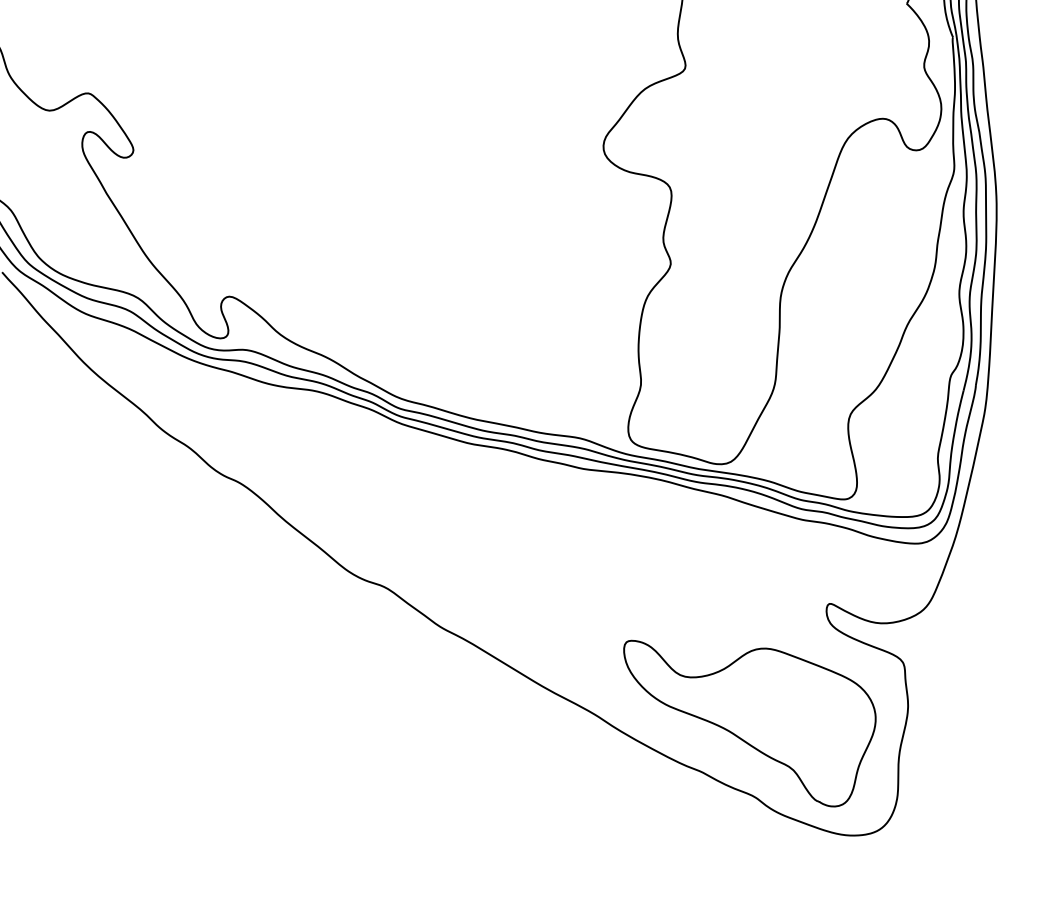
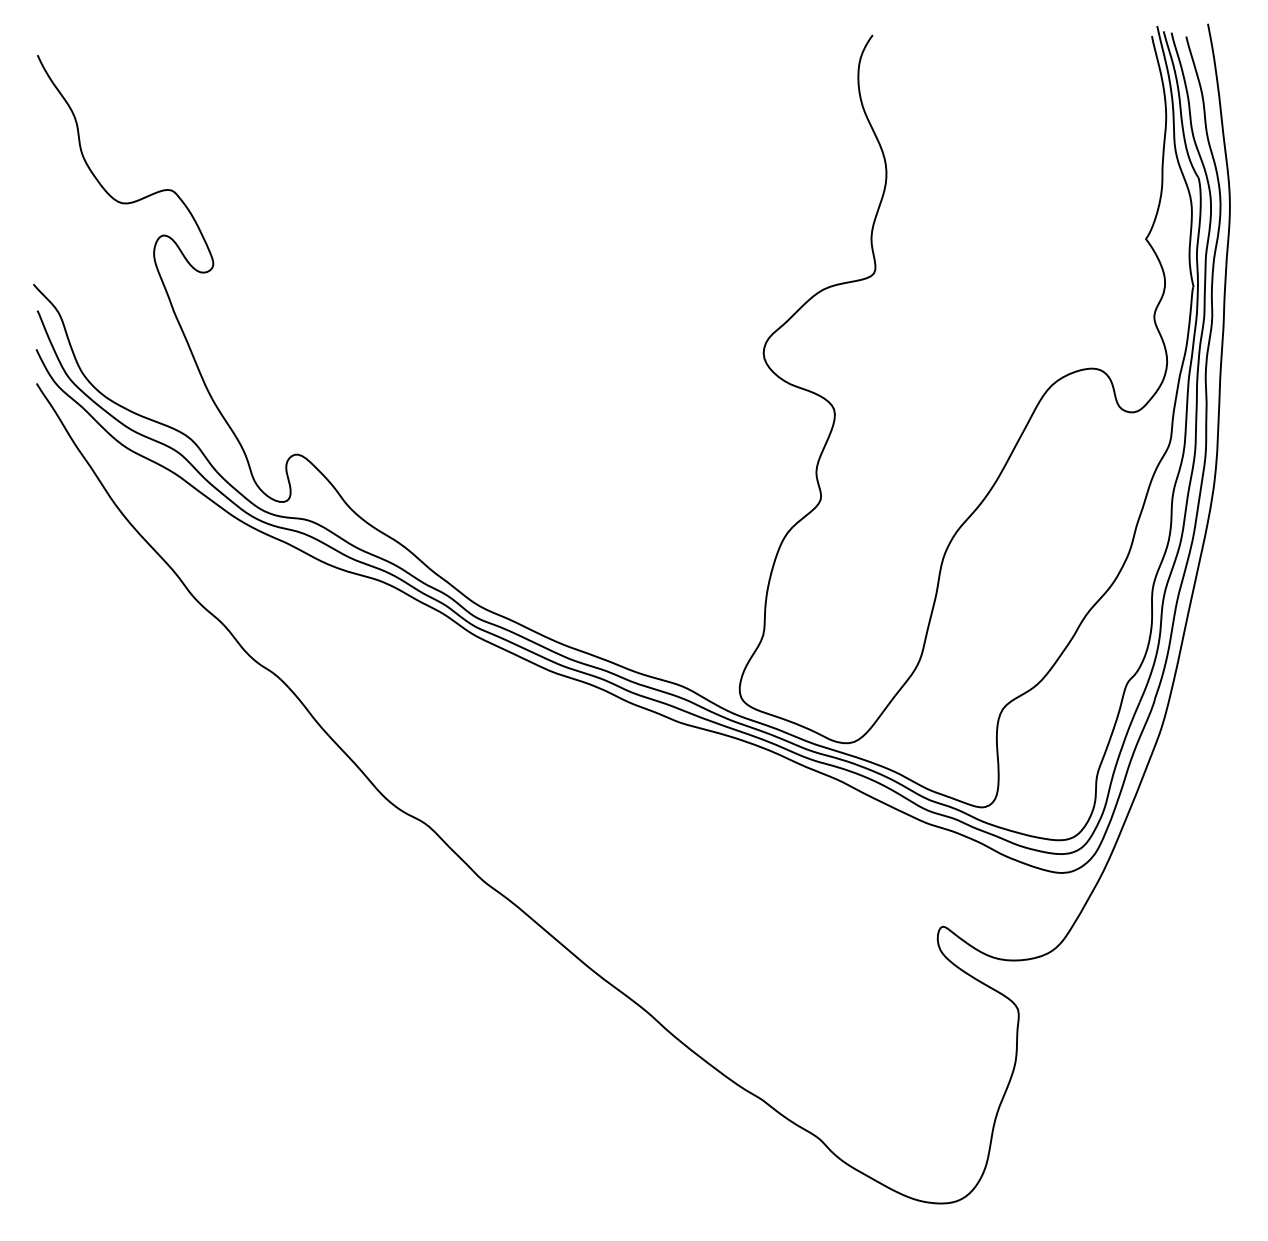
part: (755, 719) -> (834, 1048), removed

